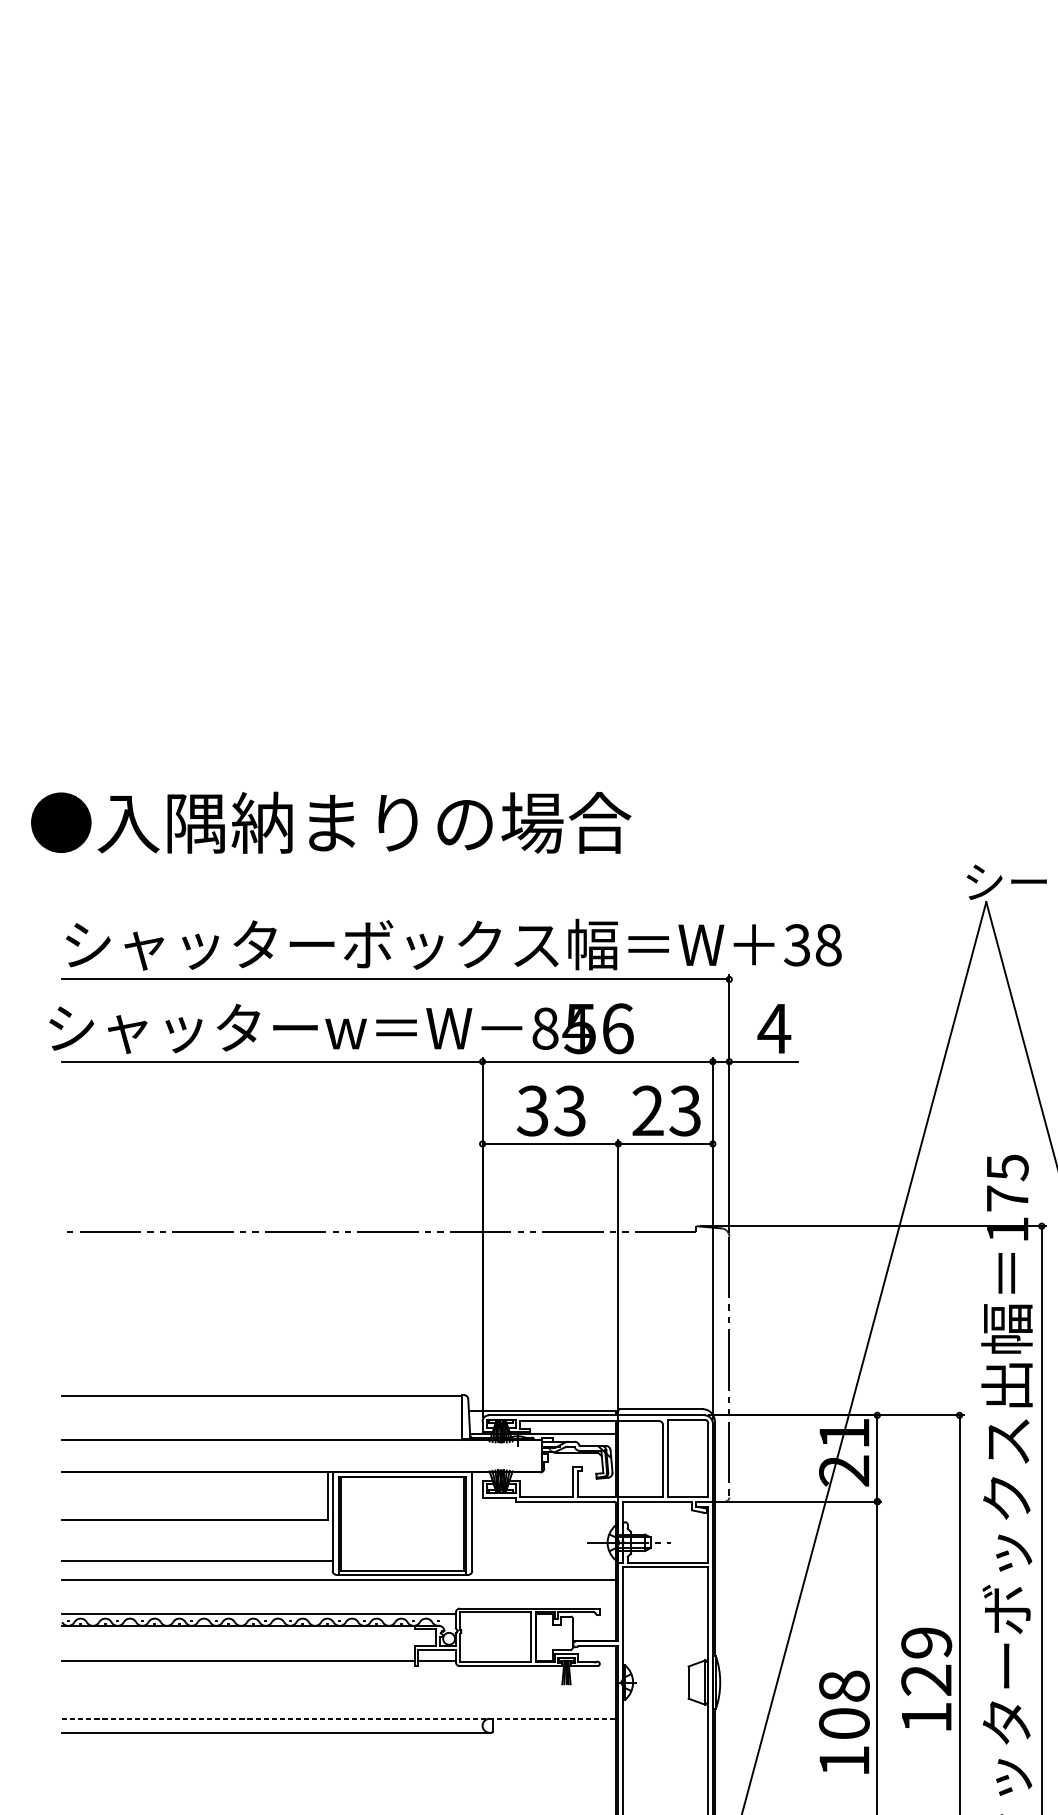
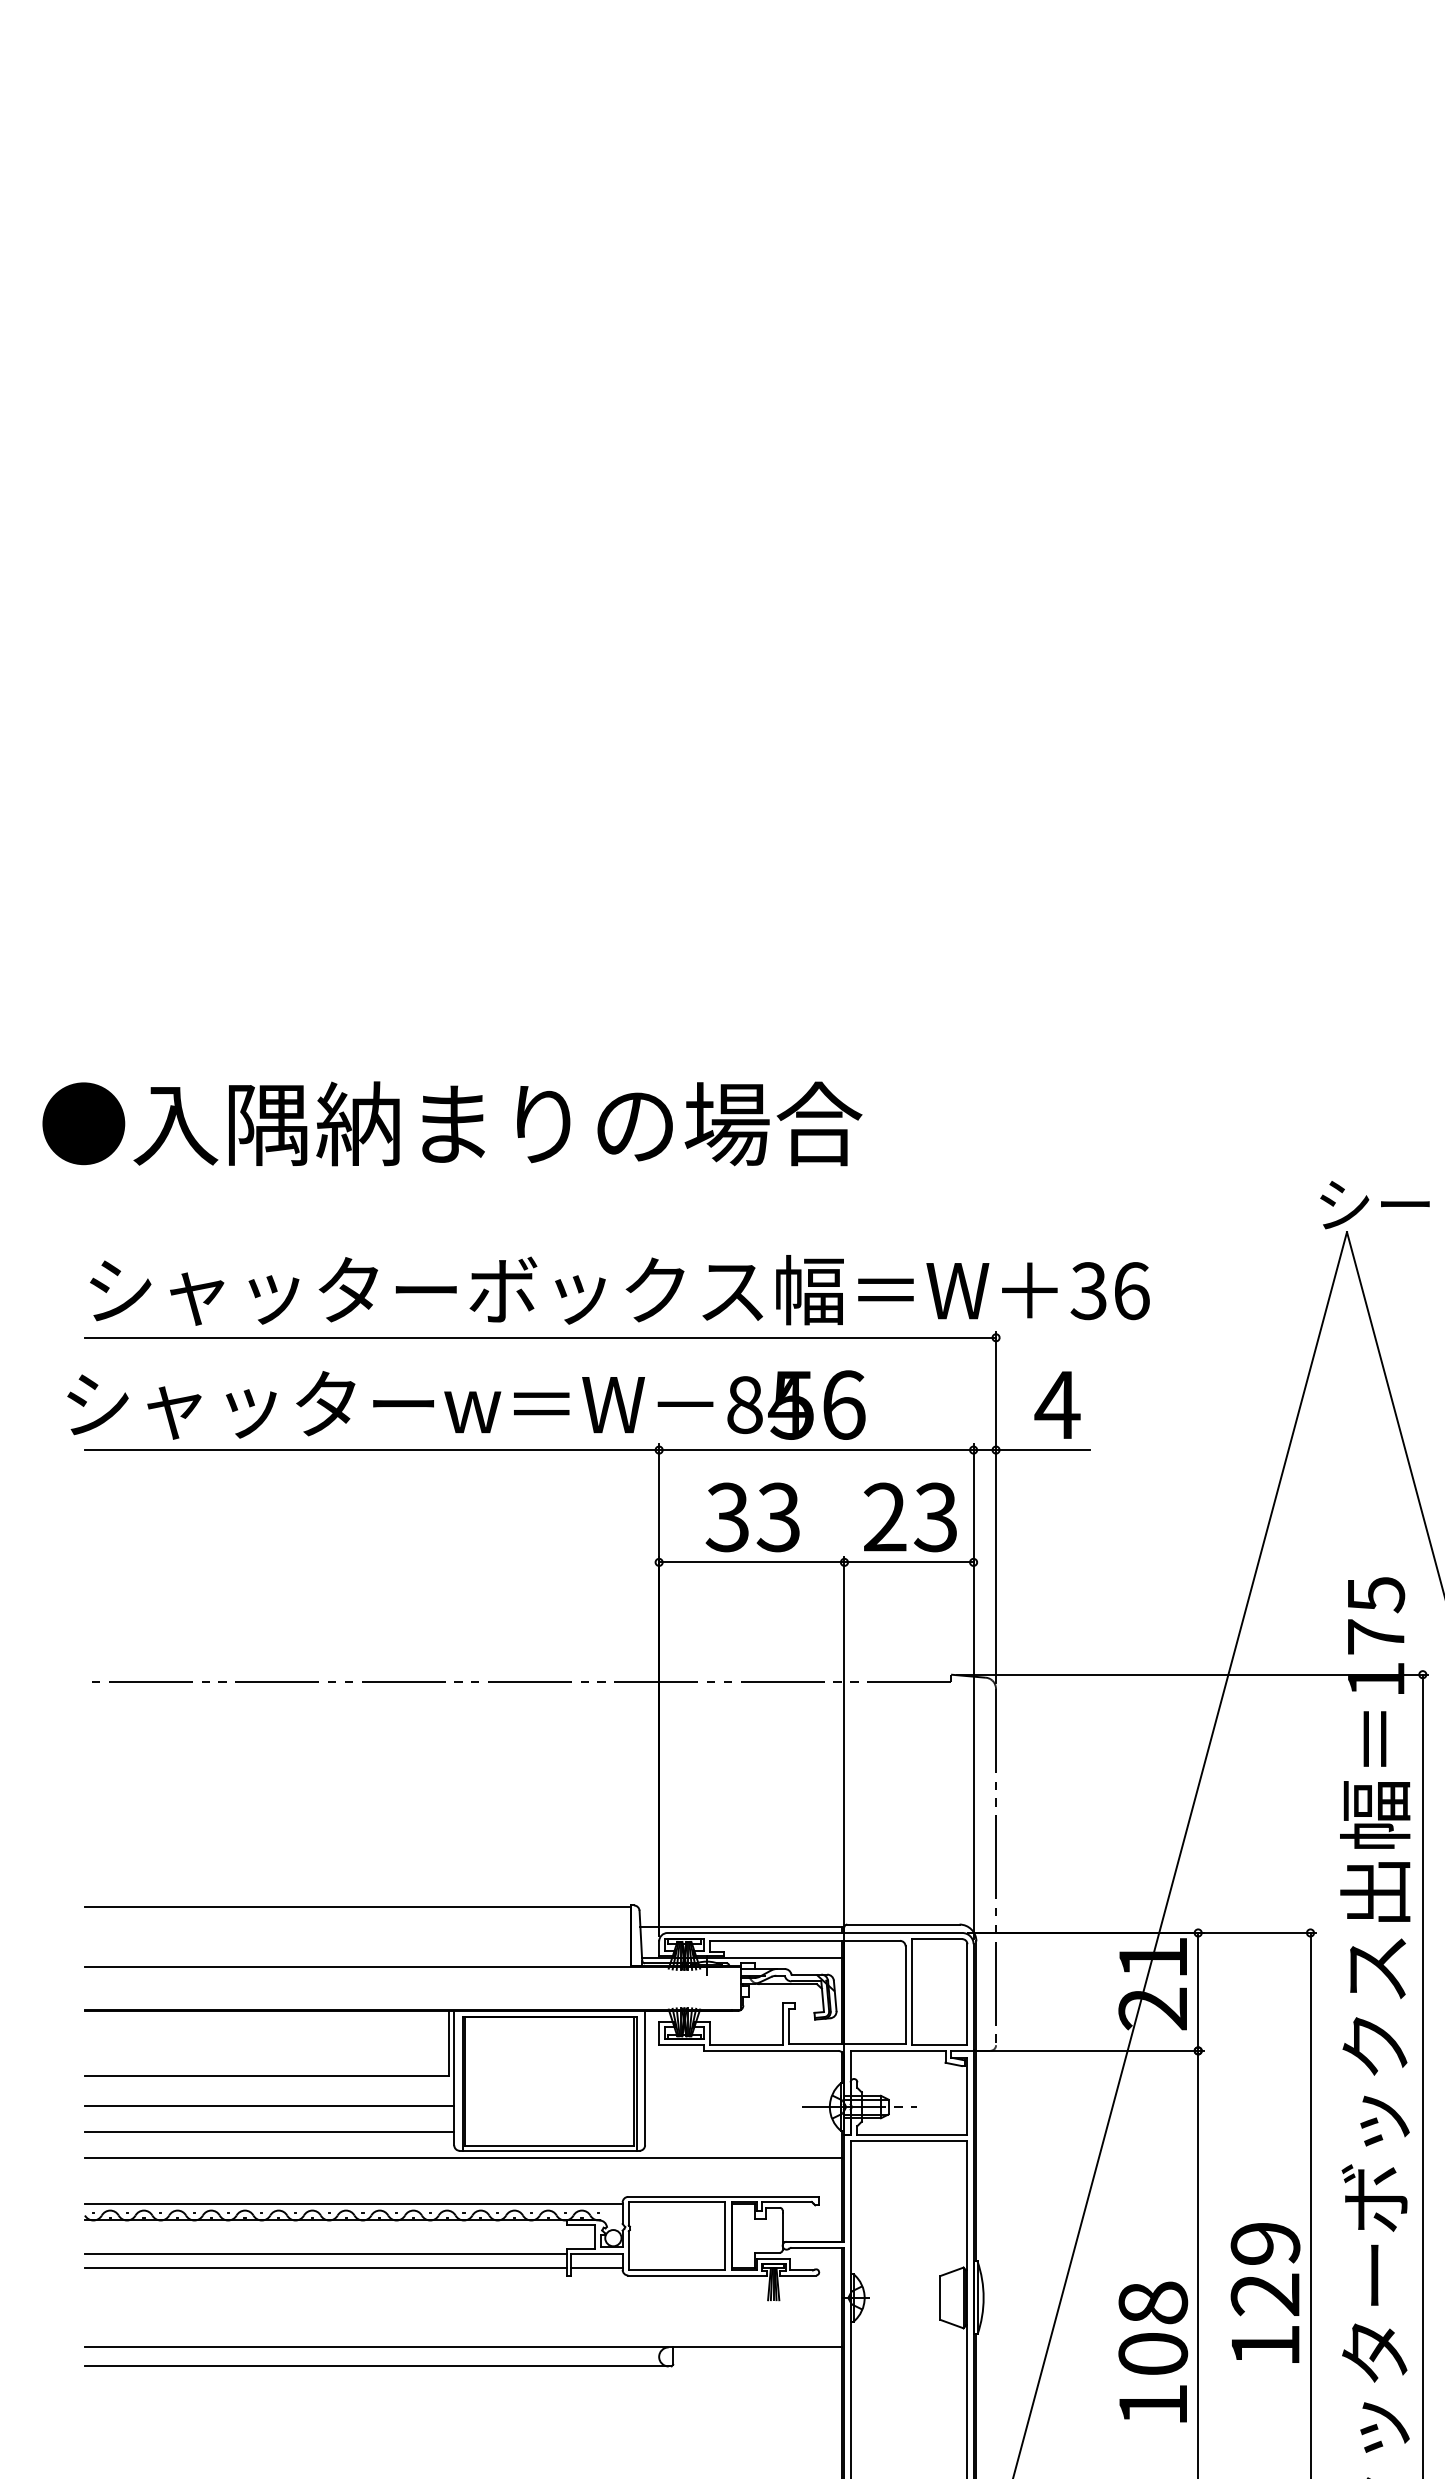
text: (828, 945) -> (1131, 1291), 38 -> 36
line: (197, 1542) -> (269, 2106), added
line: (238, 1650) -> (325, 2253), added
line: (339, 1718) -> (463, 2347), dashed -> solid

